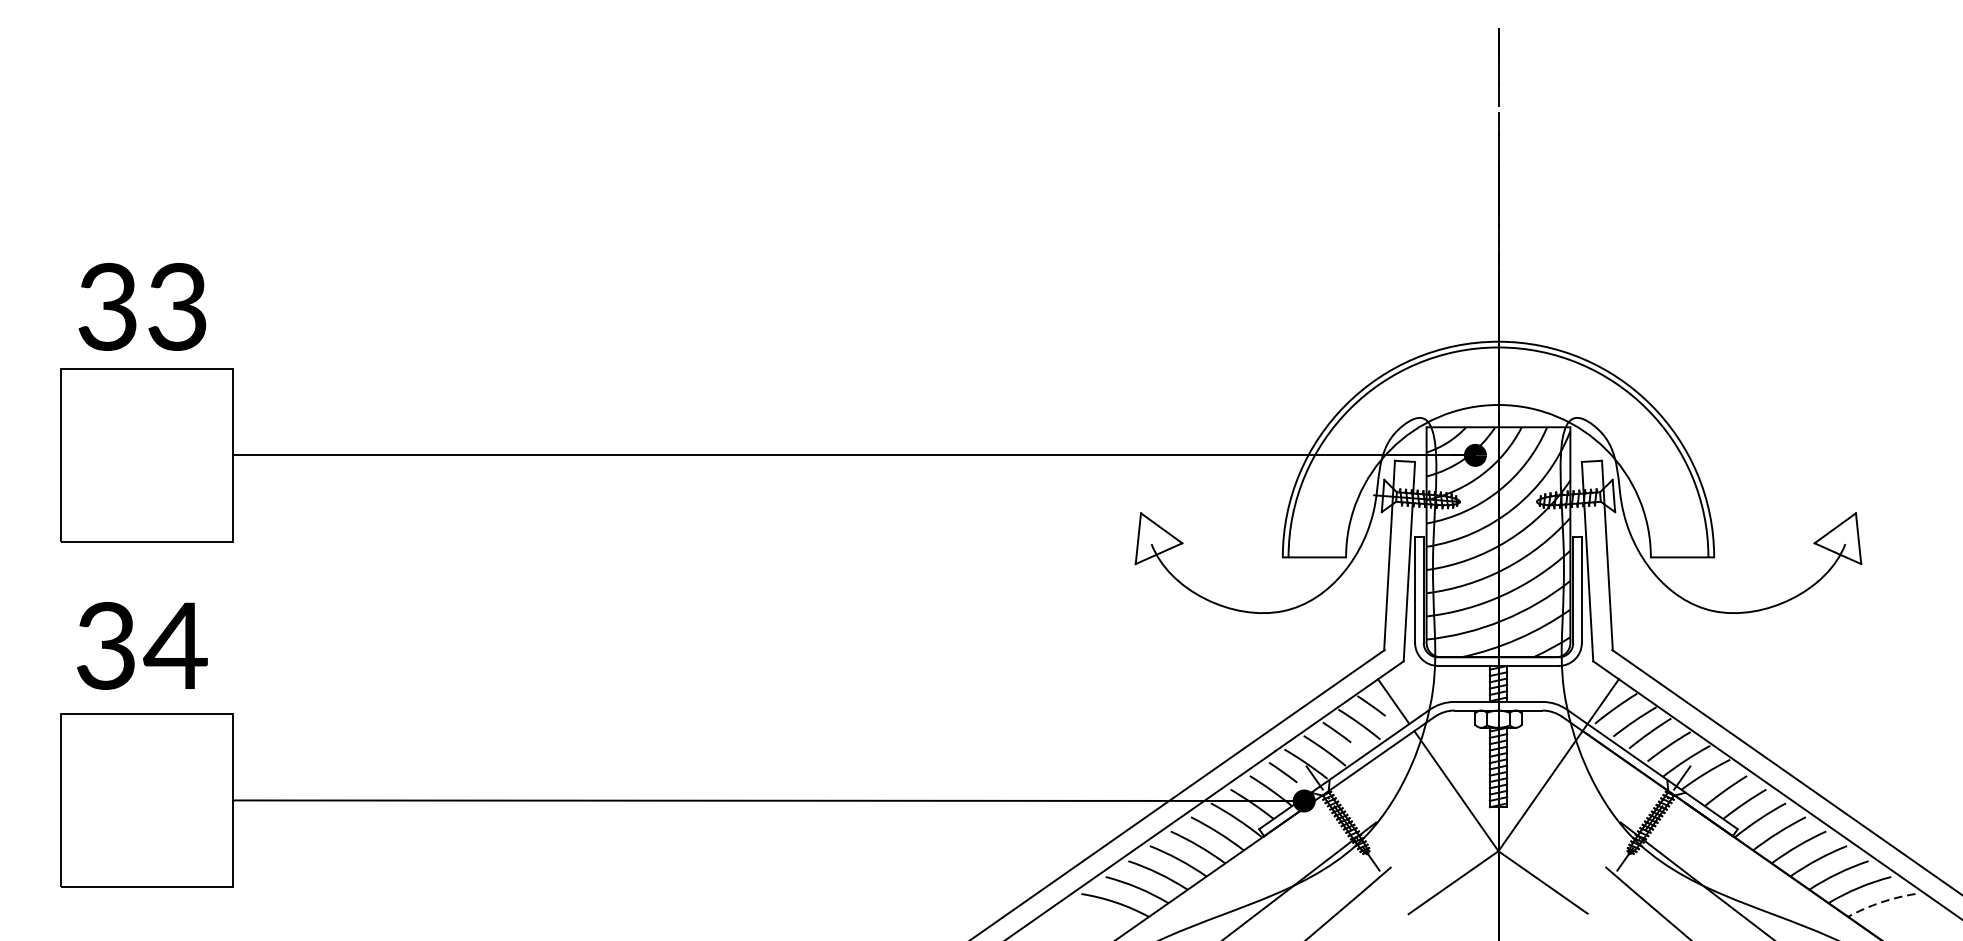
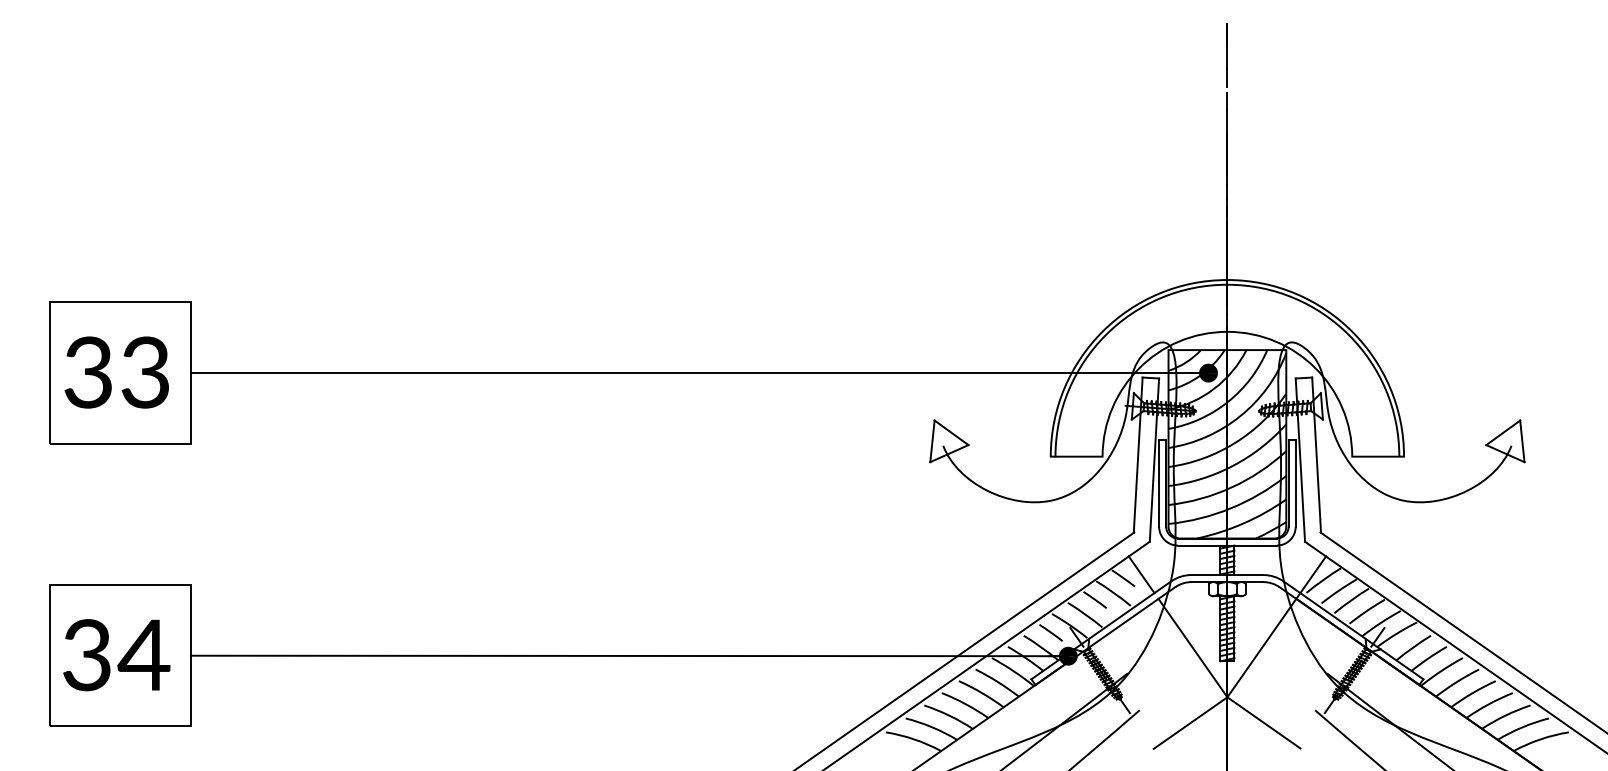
text: (142, 306) -> (116, 372), moved
text: (142, 646) -> (116, 655), moved
arc: (1880, 902) -> (1540, 739), dashed -> solid

